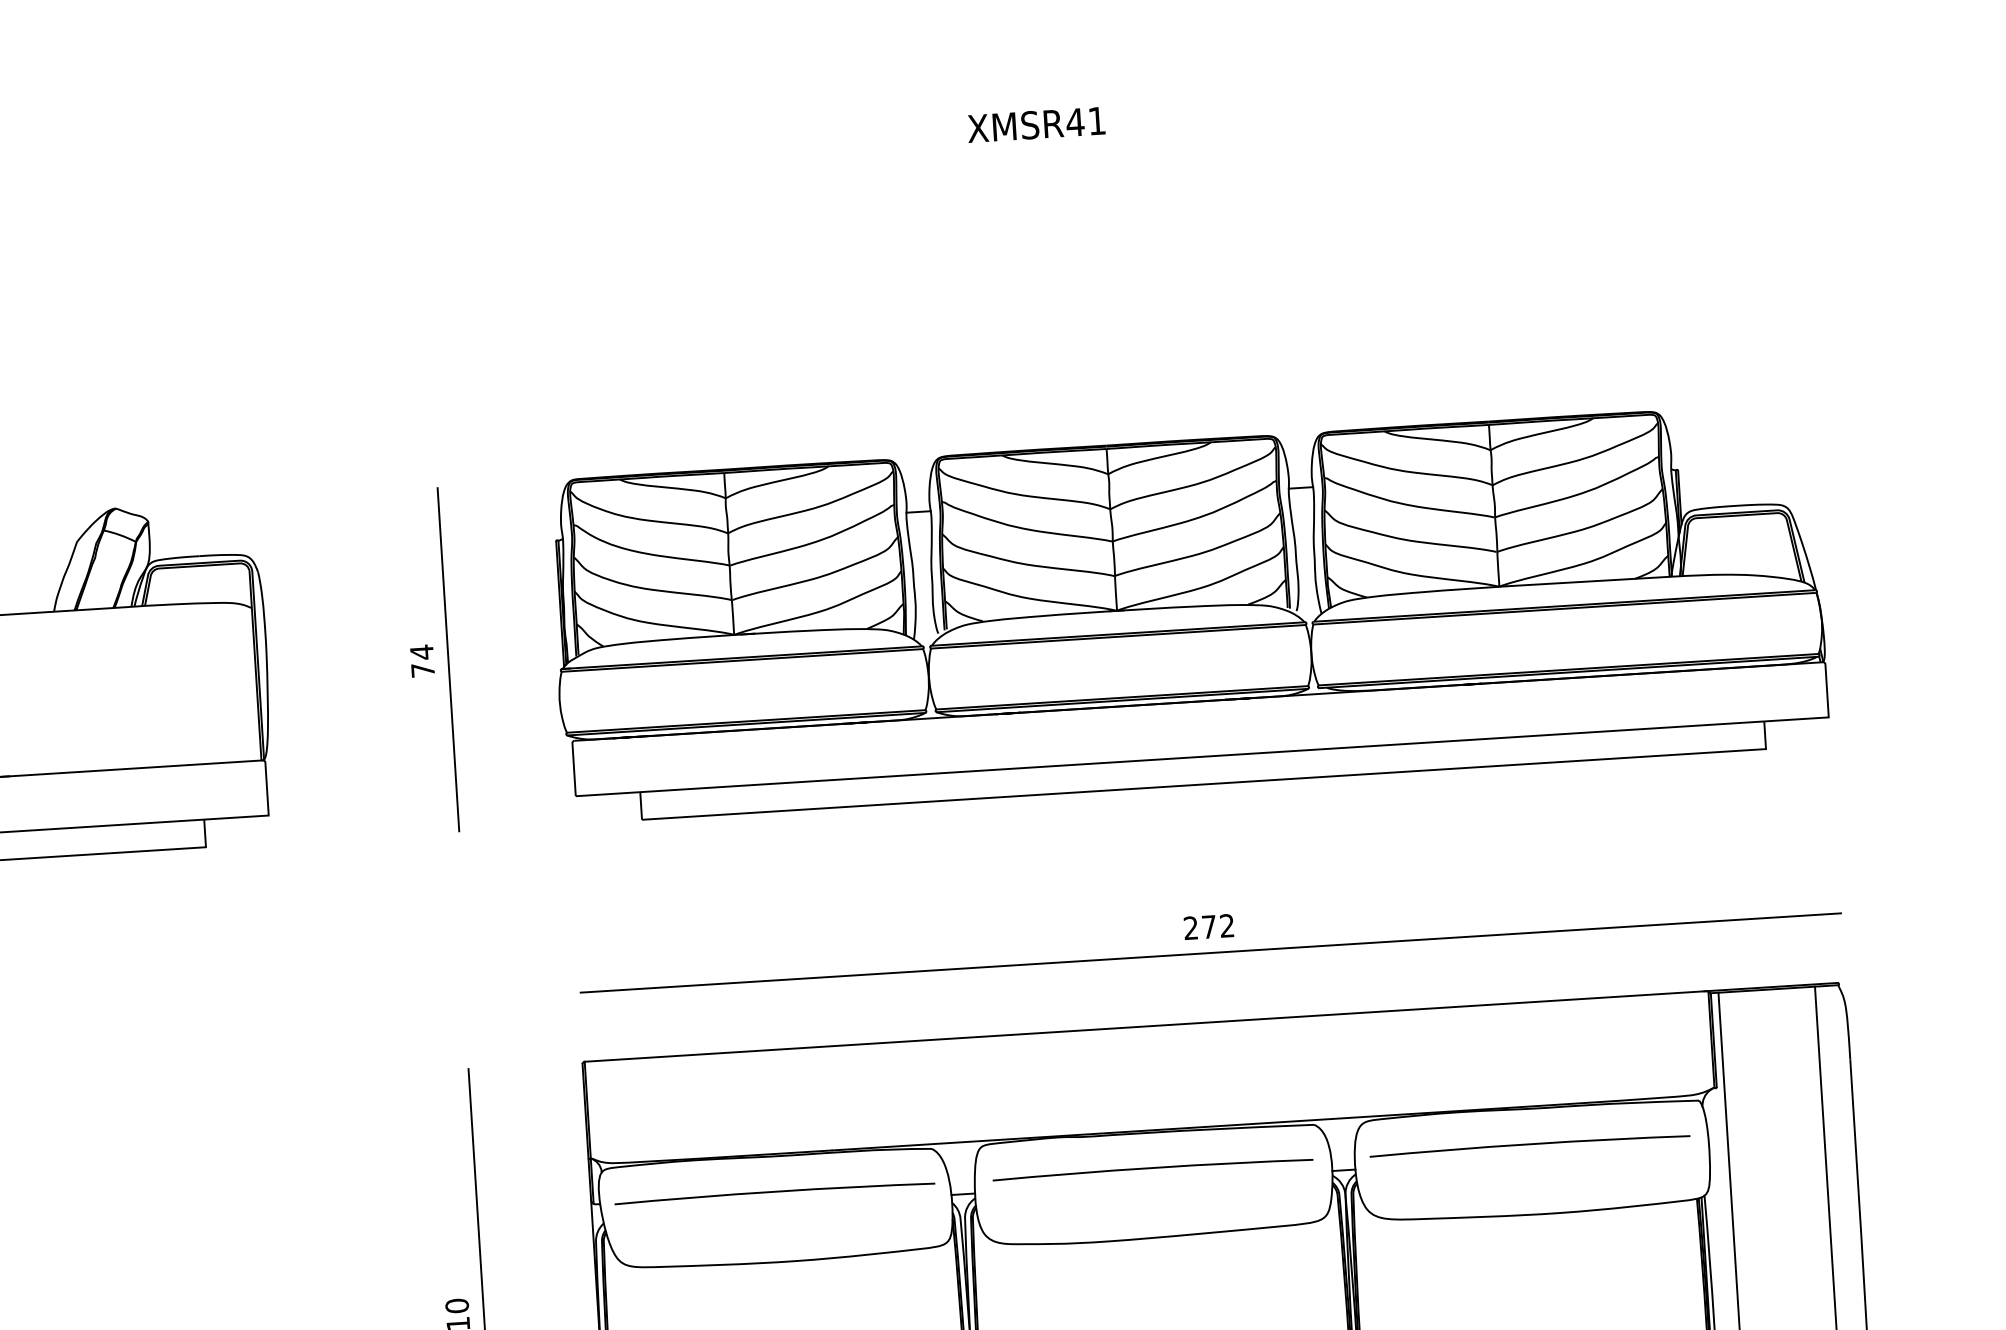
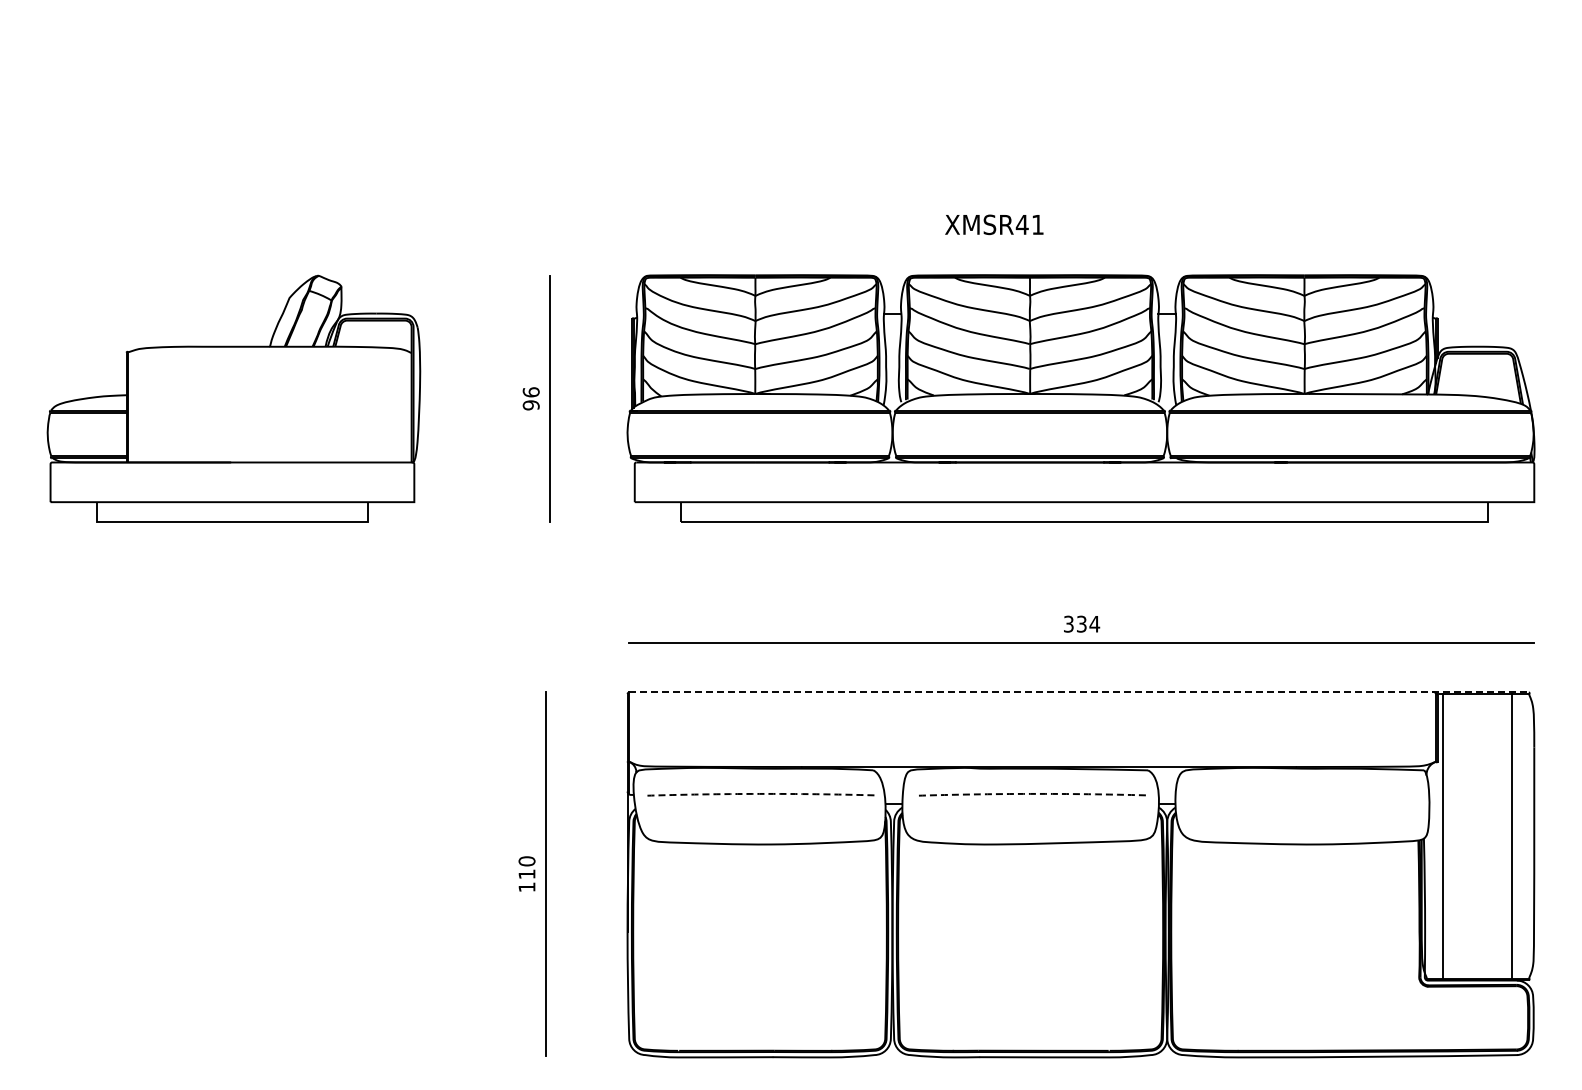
text: (1036, 124) -> (994, 224), moved
text: (421, 660) -> (530, 398), 74 -> 96
text: (1210, 925) -> (1082, 623), 272 -> 334
line: (1210, 1022) -> (1078, 692), solid -> dashed
arc: (1530, 1144) -> (1301, 794), removed
arc: (1152, 1167) -> (1030, 793), solid -> dashed
arc: (775, 1191) -> (759, 793), solid -> dashed

